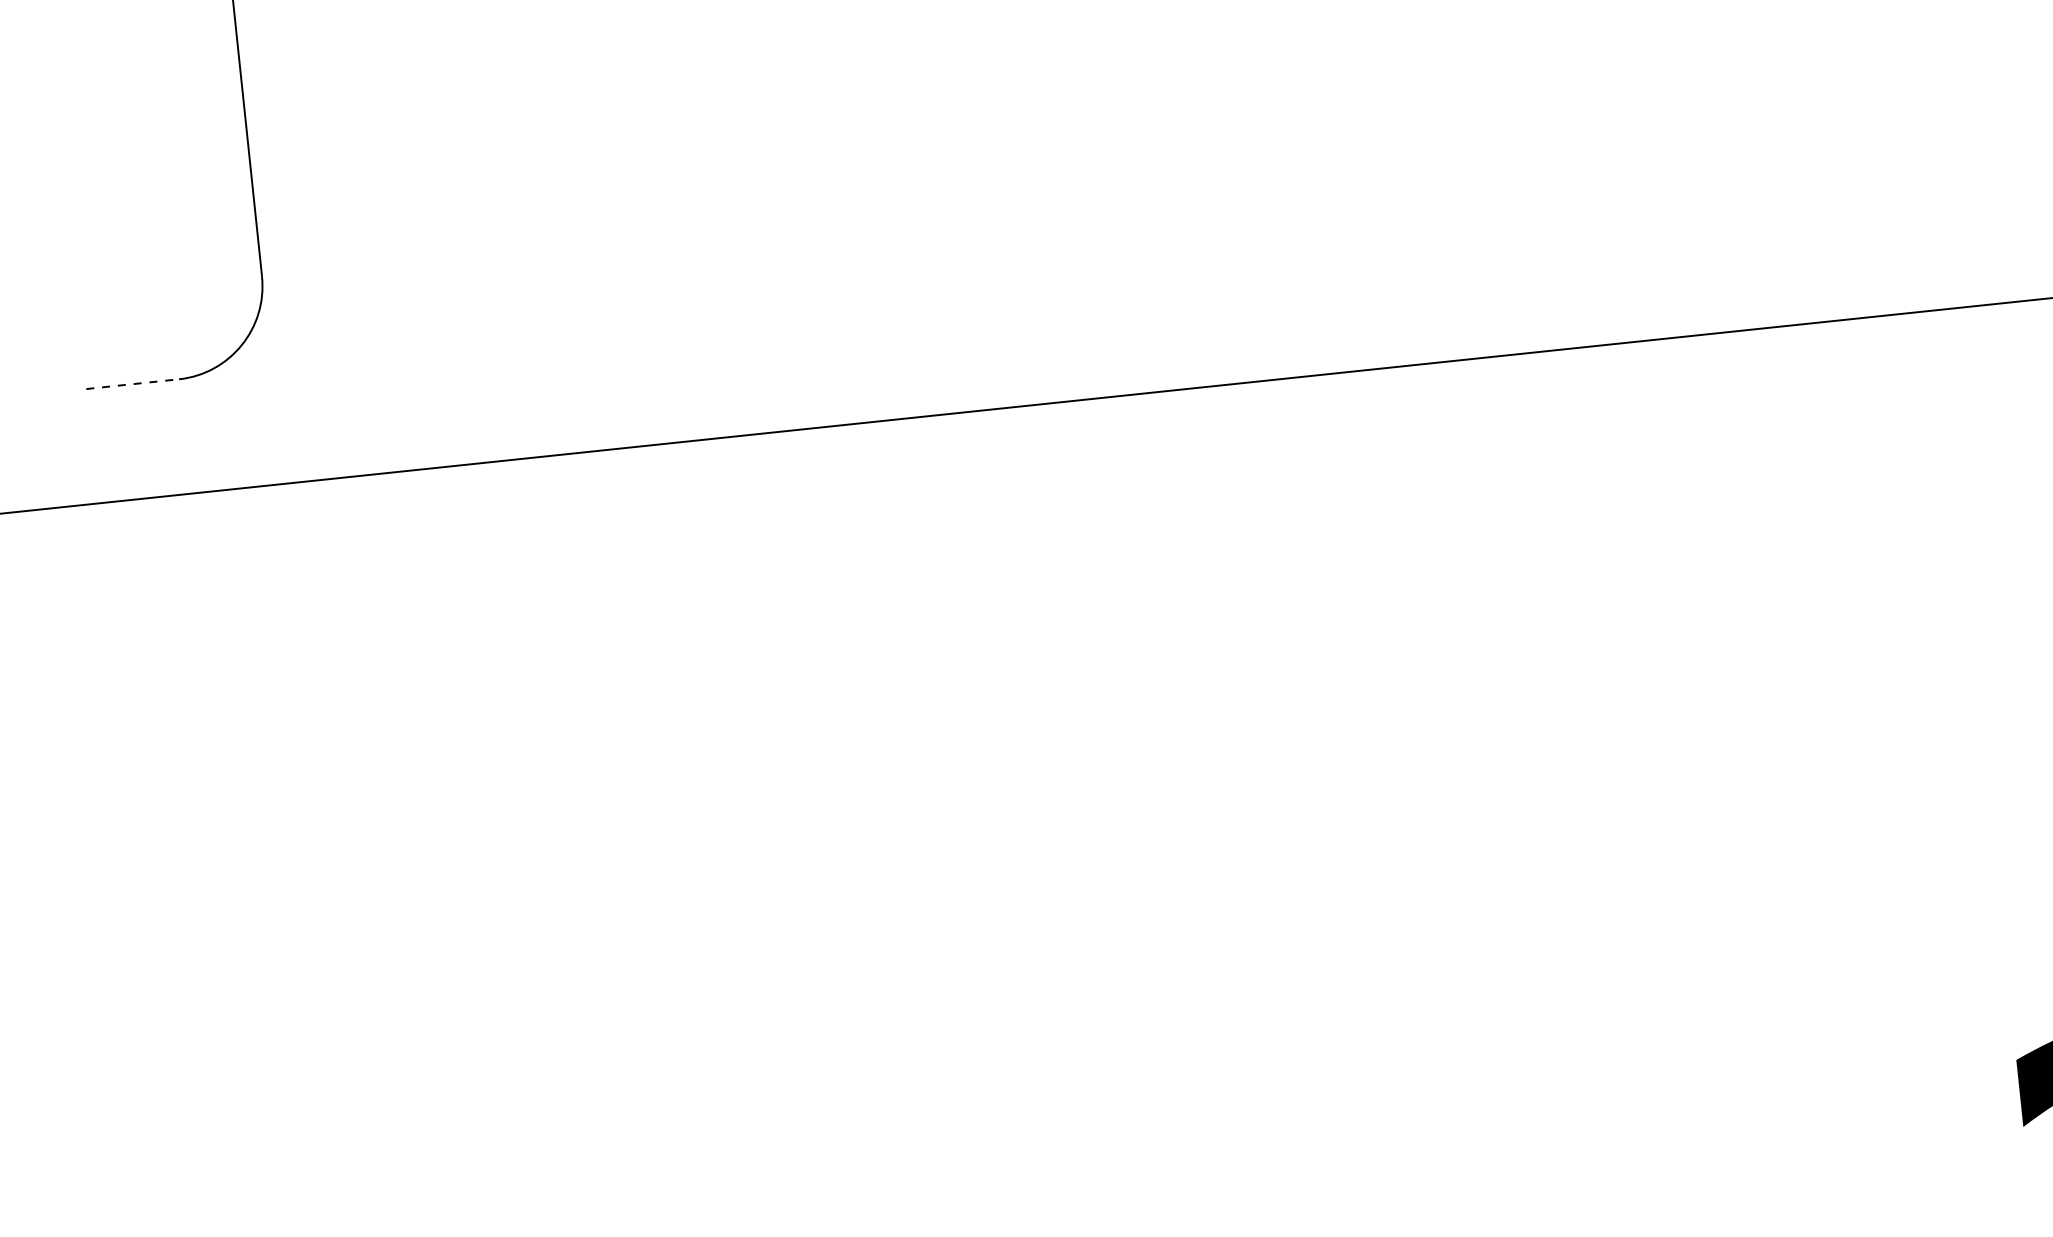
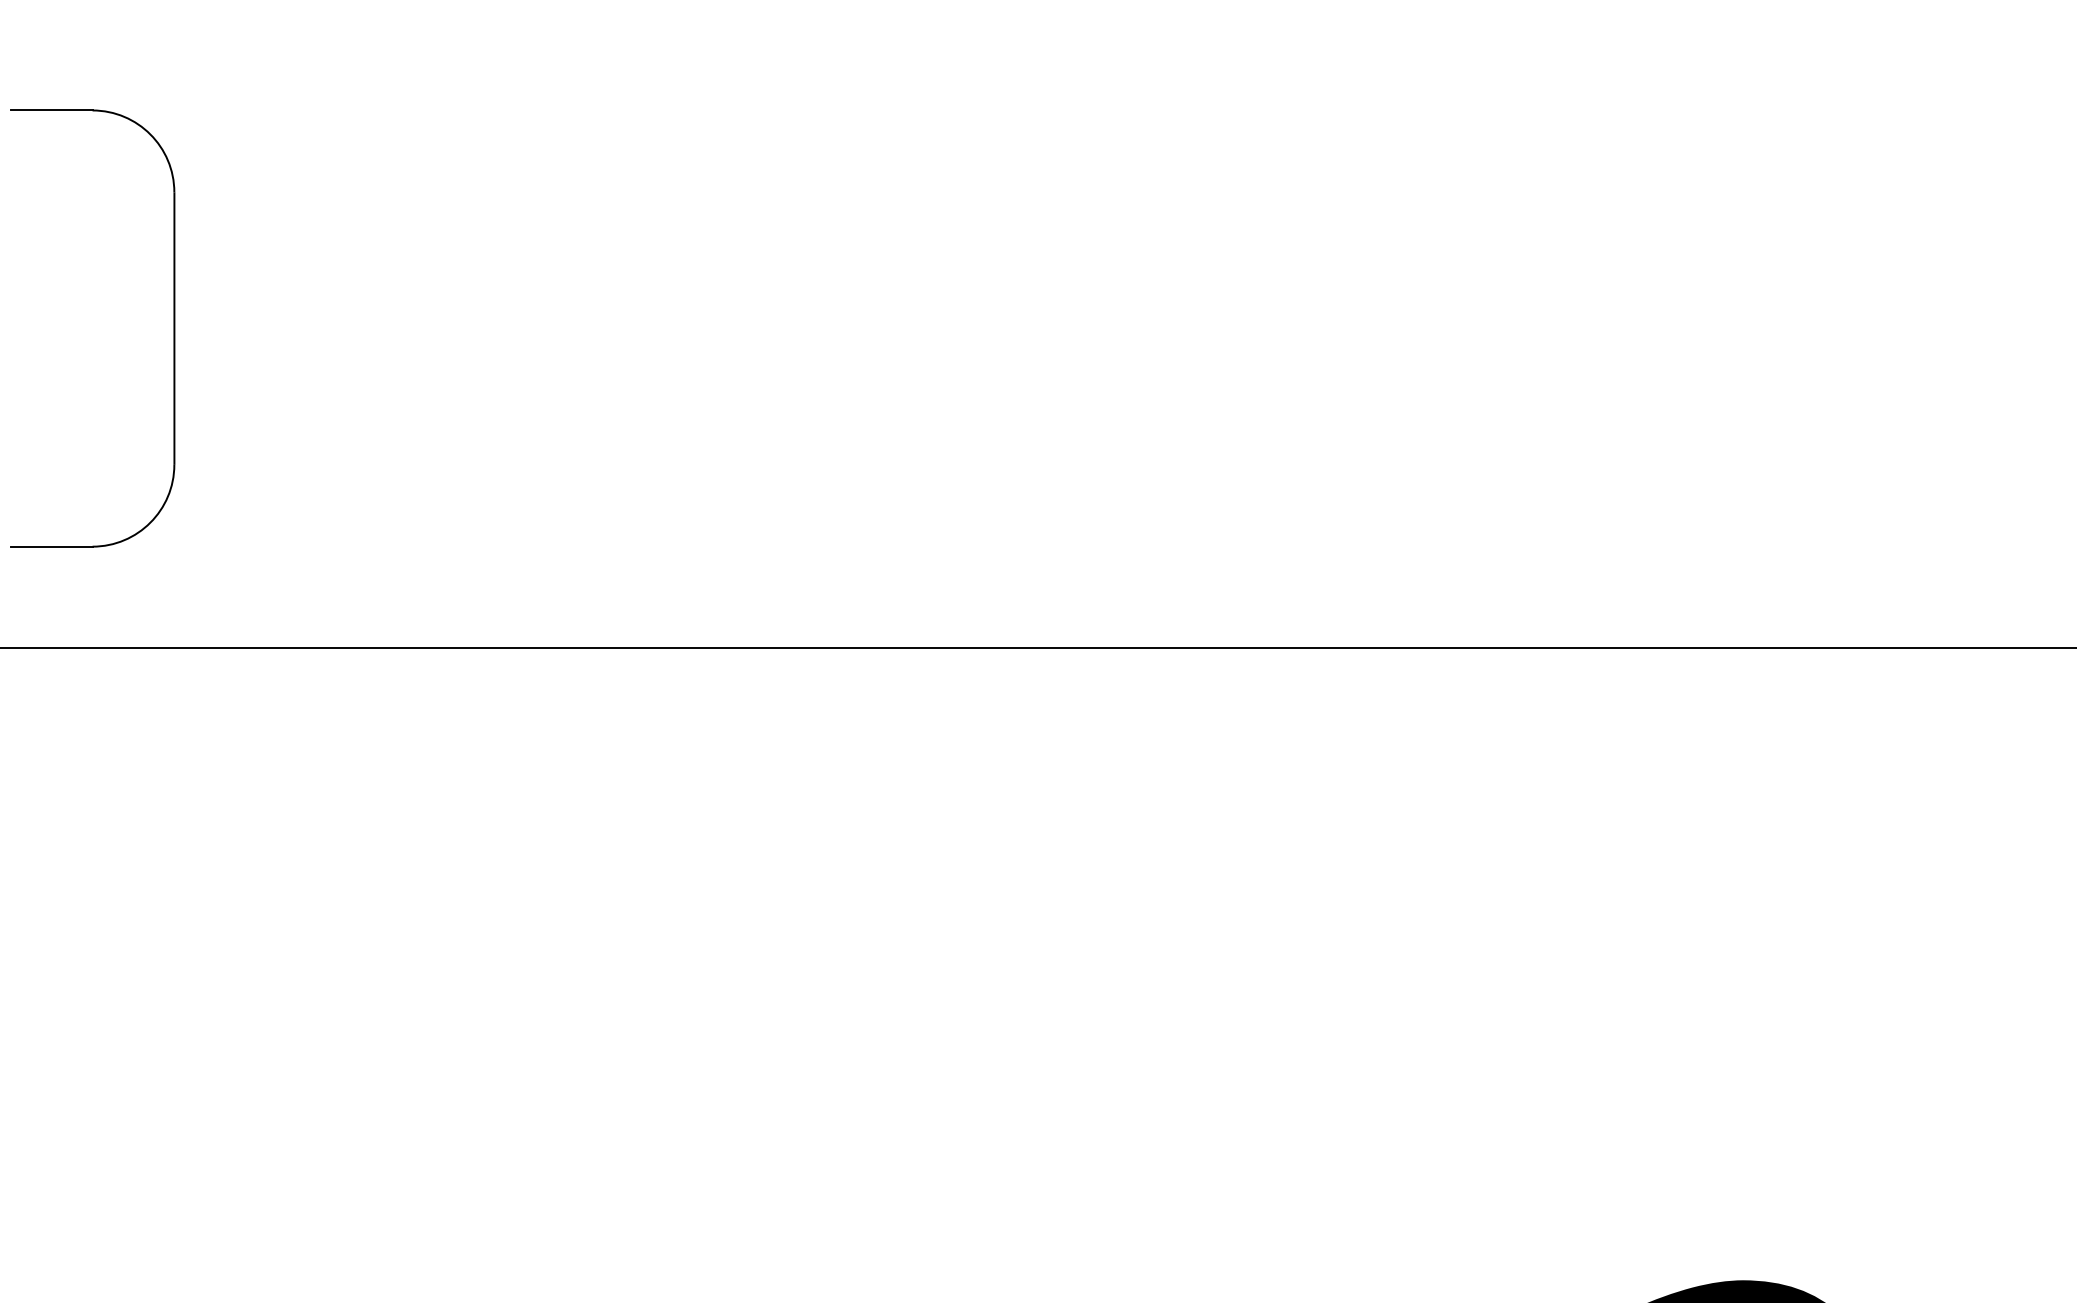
line: (132, 384) -> (51, 546), dashed -> solid

